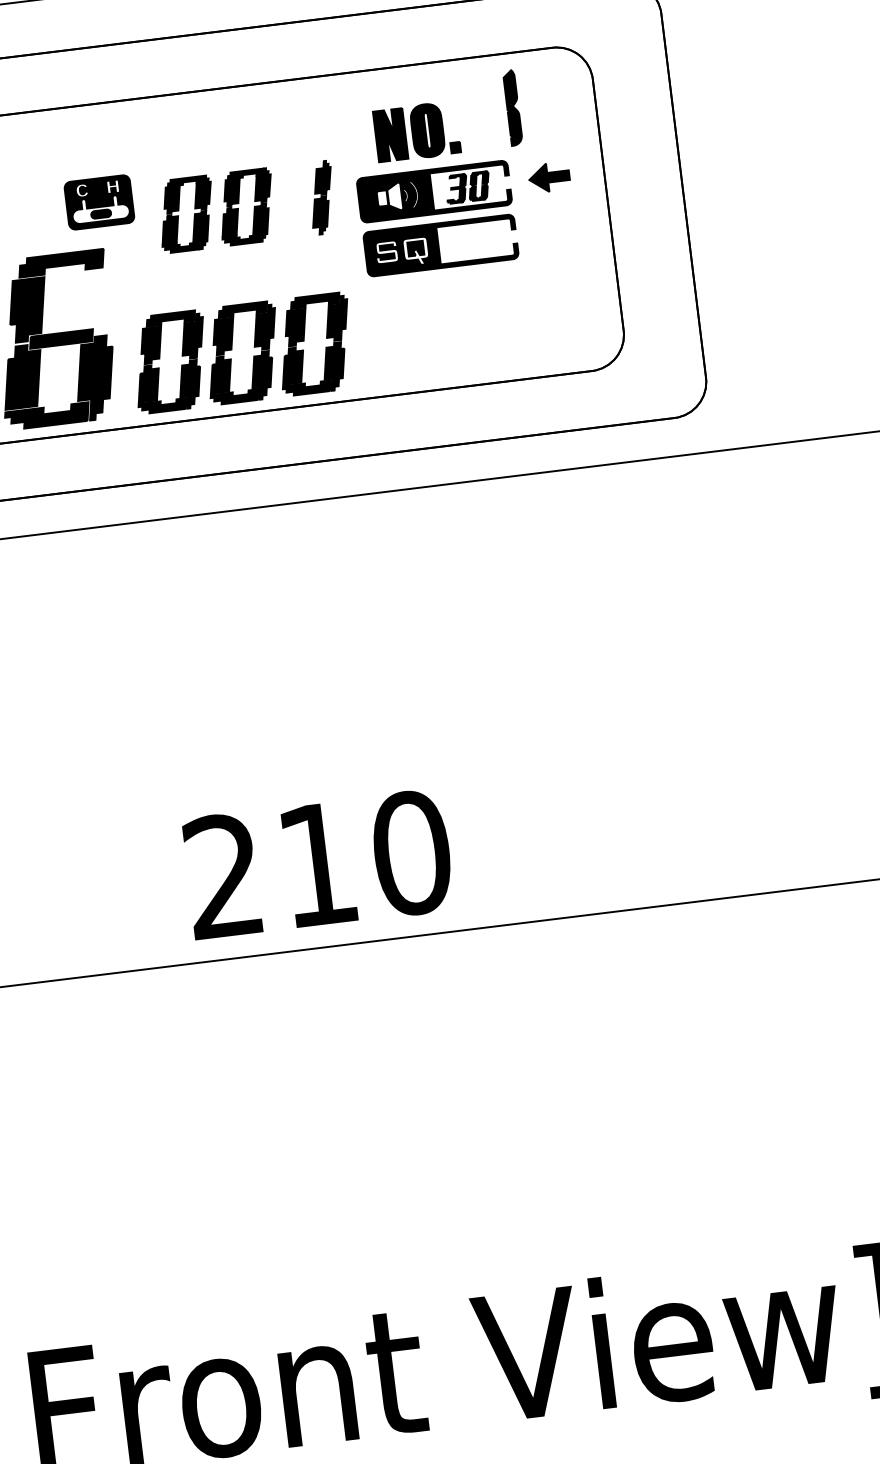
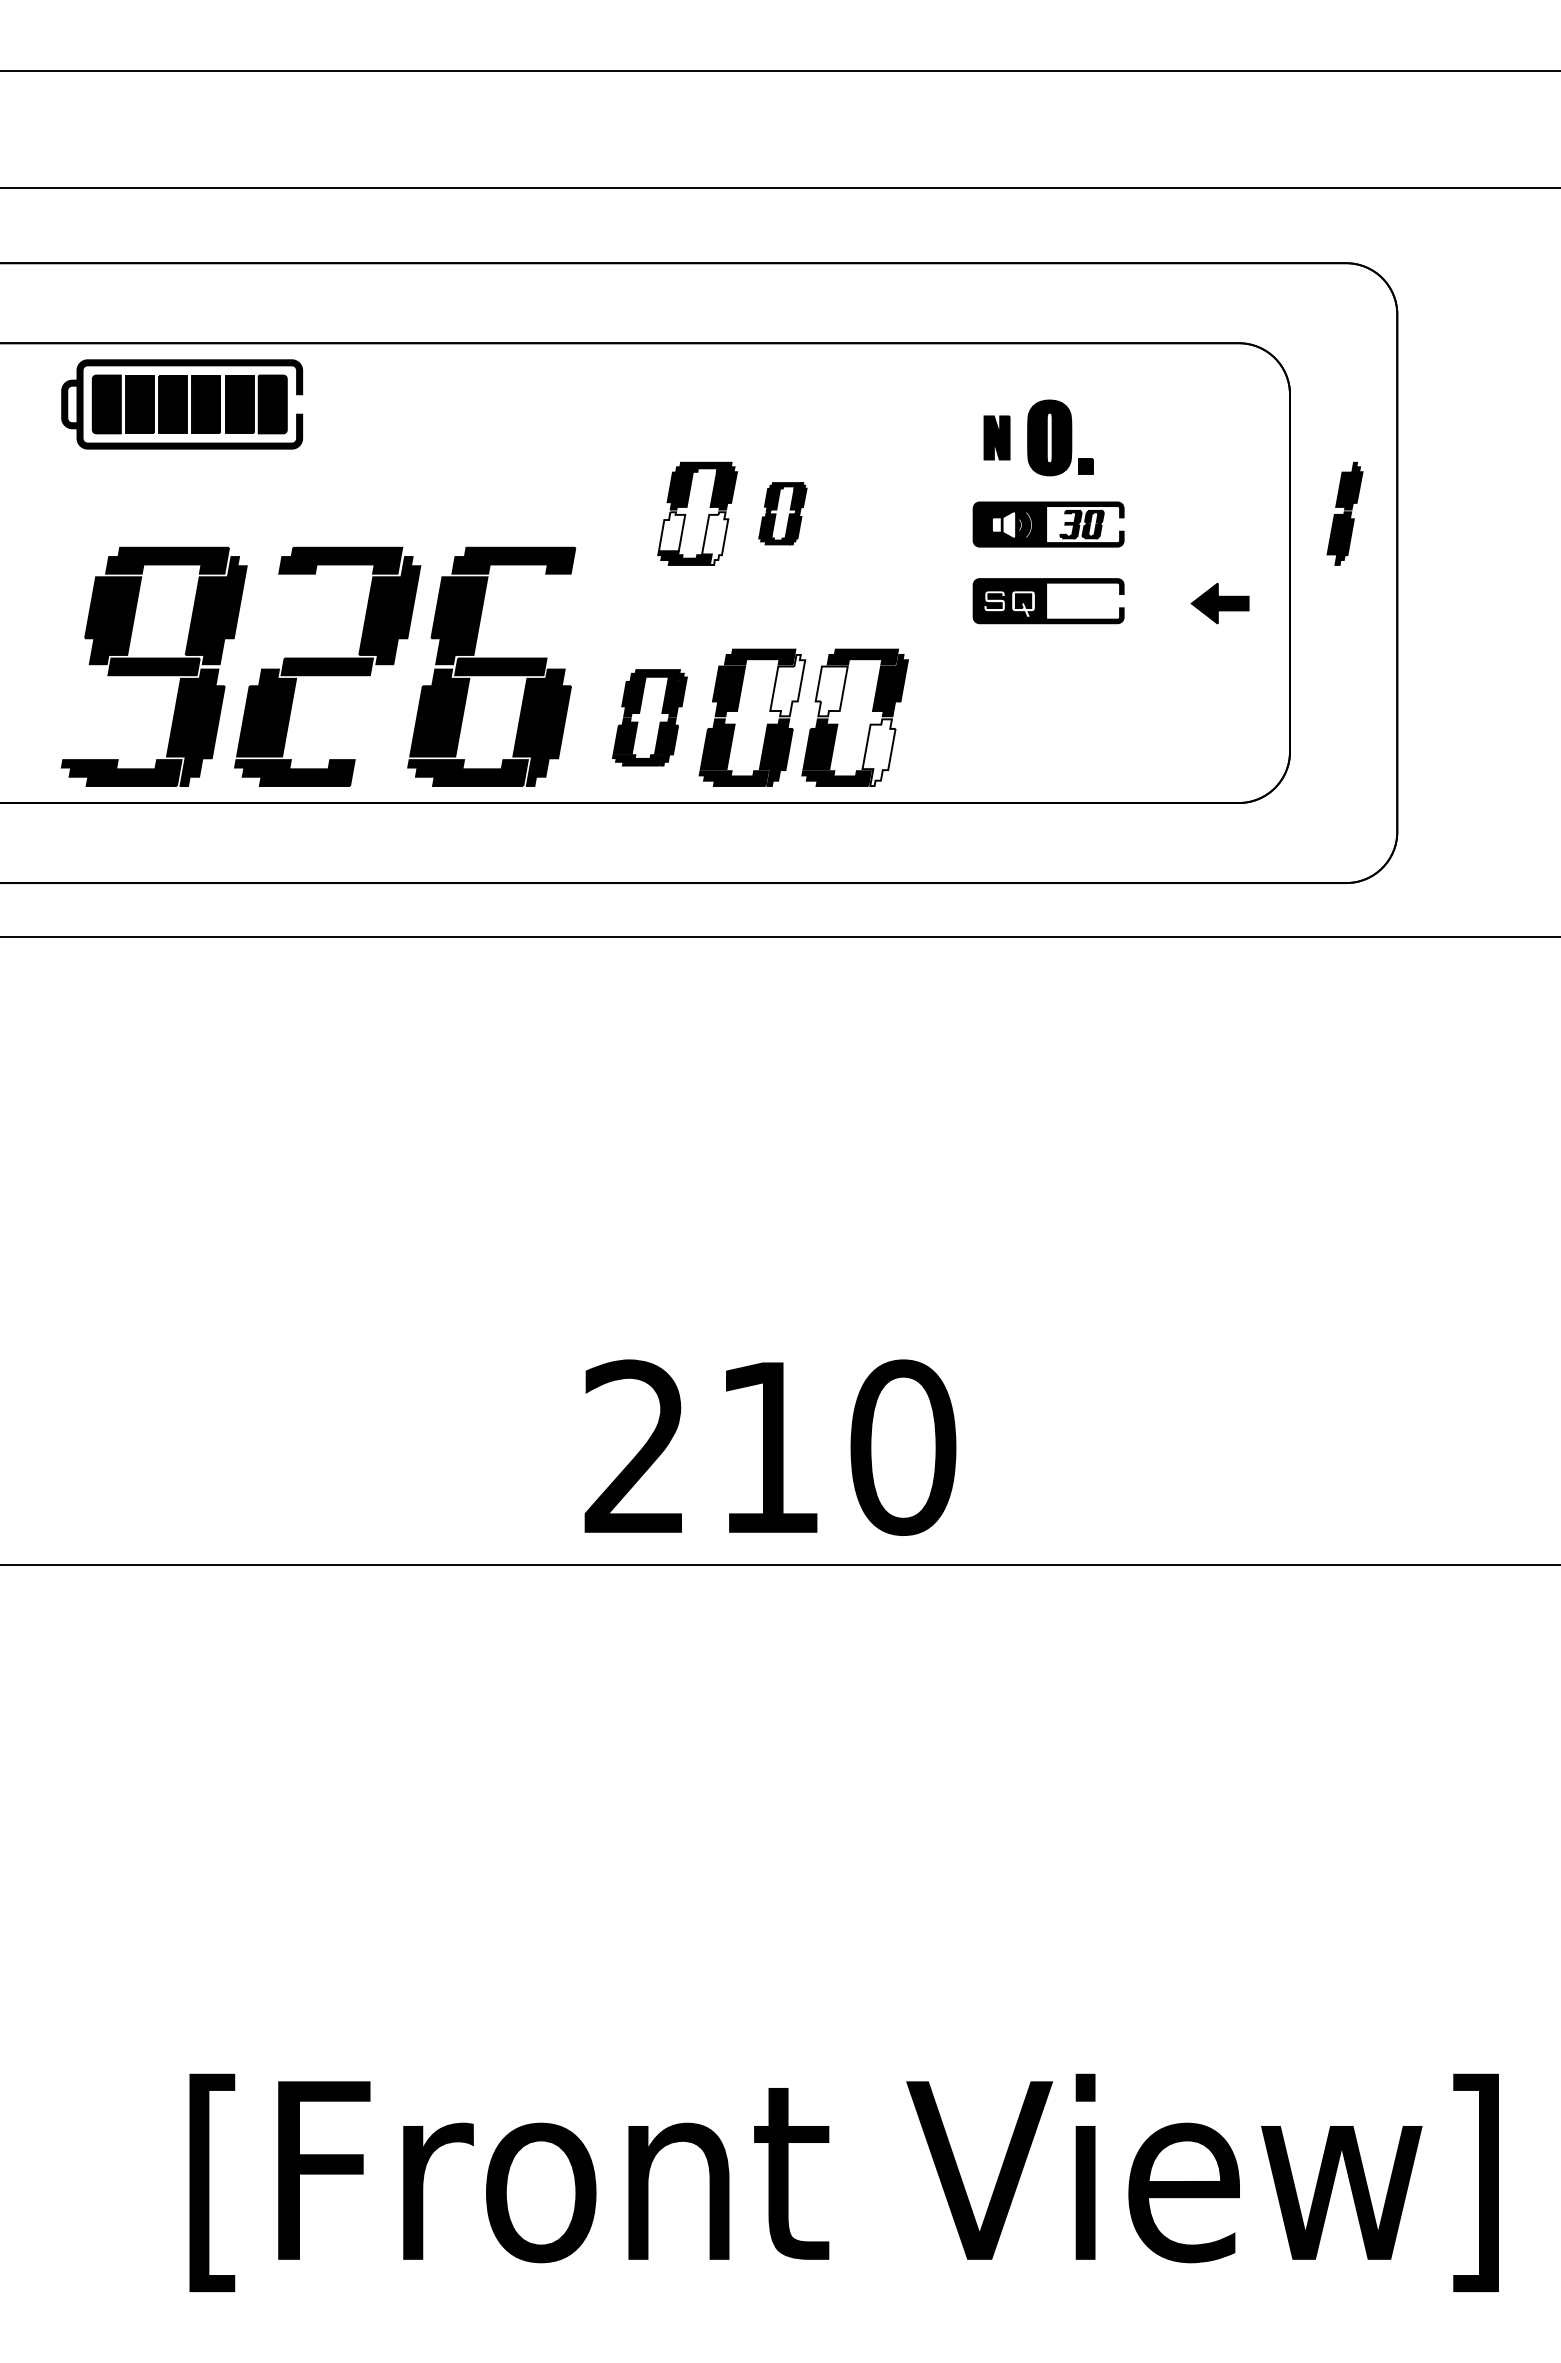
part: (512, 107) -> (1172, 420), removed
part: (390, 134) -> (996, 437), size x0.6
part: (548, 177) -> (1219, 603), moved
part: (434, 191) -> (1048, 524), size x0.7
part: (321, 197) -> (1344, 513), moved
part: (99, 202) -> (577, 481), removed
part: (246, 206) -> (782, 513), size x0.6
fill: (169, 229) -> (671, 531), removed
fill: (201, 230) -> (715, 538), removed
part: (440, 245) -> (1048, 600), size x0.7
fill: (264, 327) -> (787, 685), removed
fill: (296, 327) -> (831, 691), removed
part: (170, 361) -> (649, 717), size x0.7
fill: (334, 366) -> (878, 752), removed

